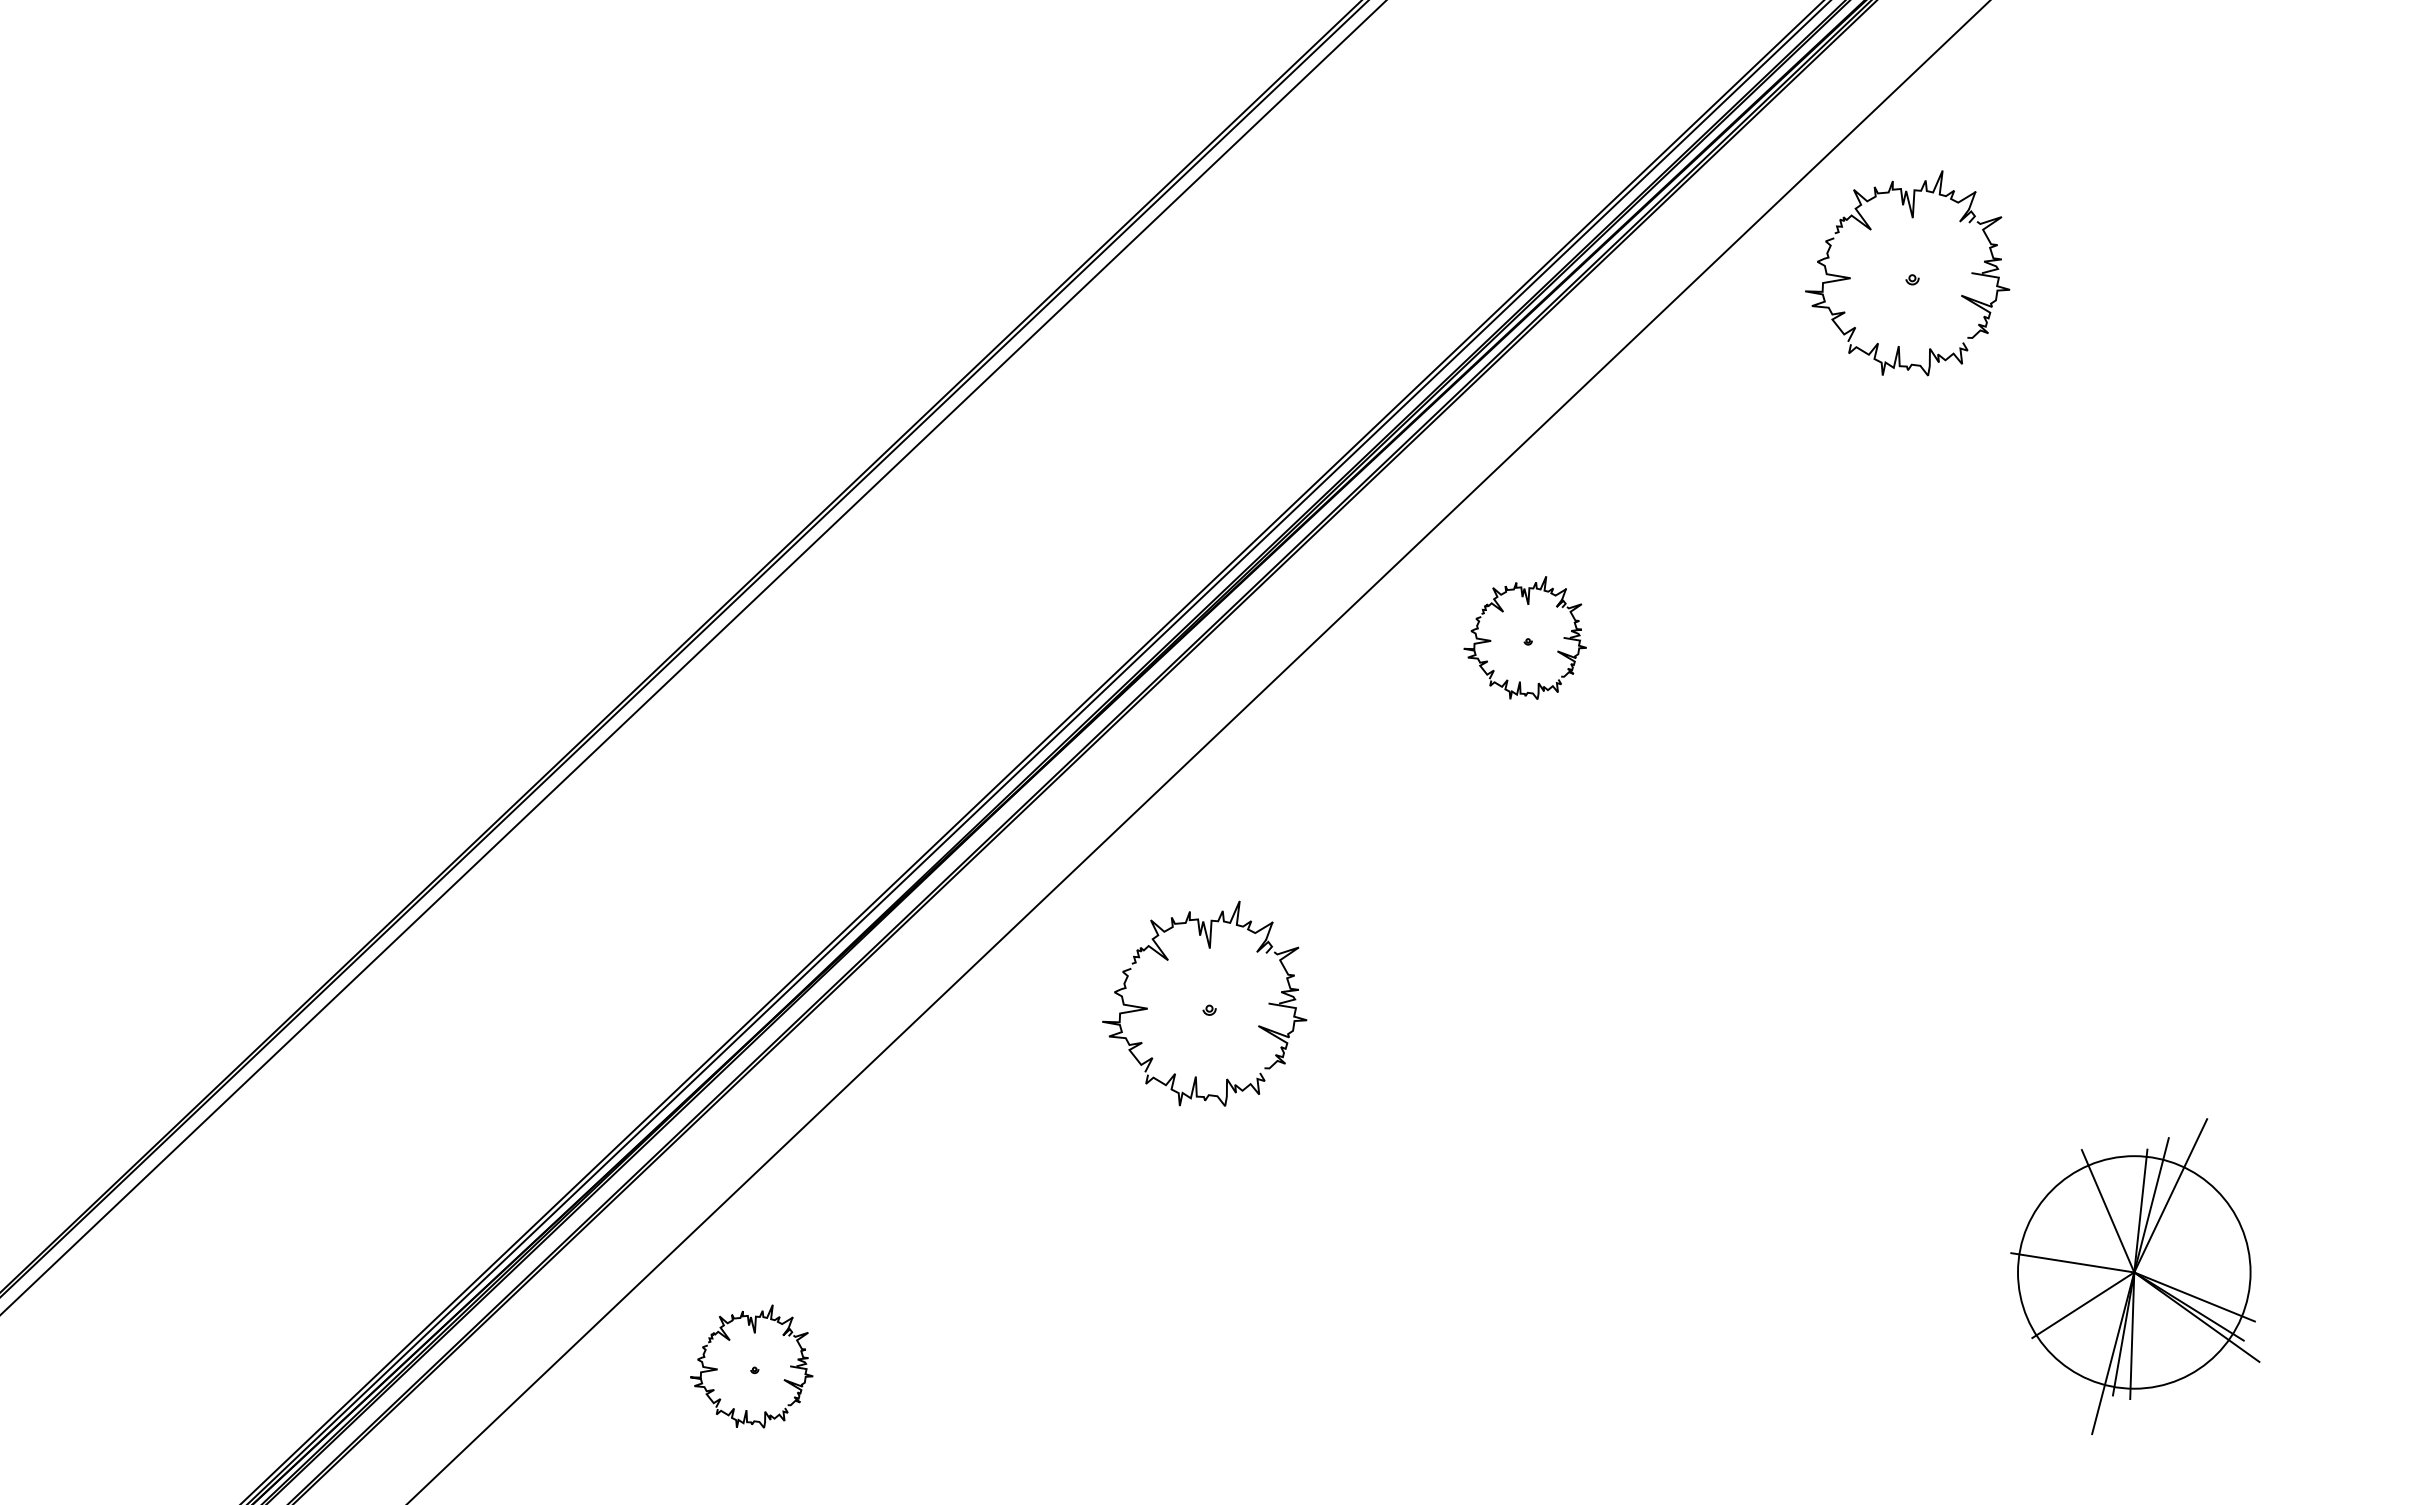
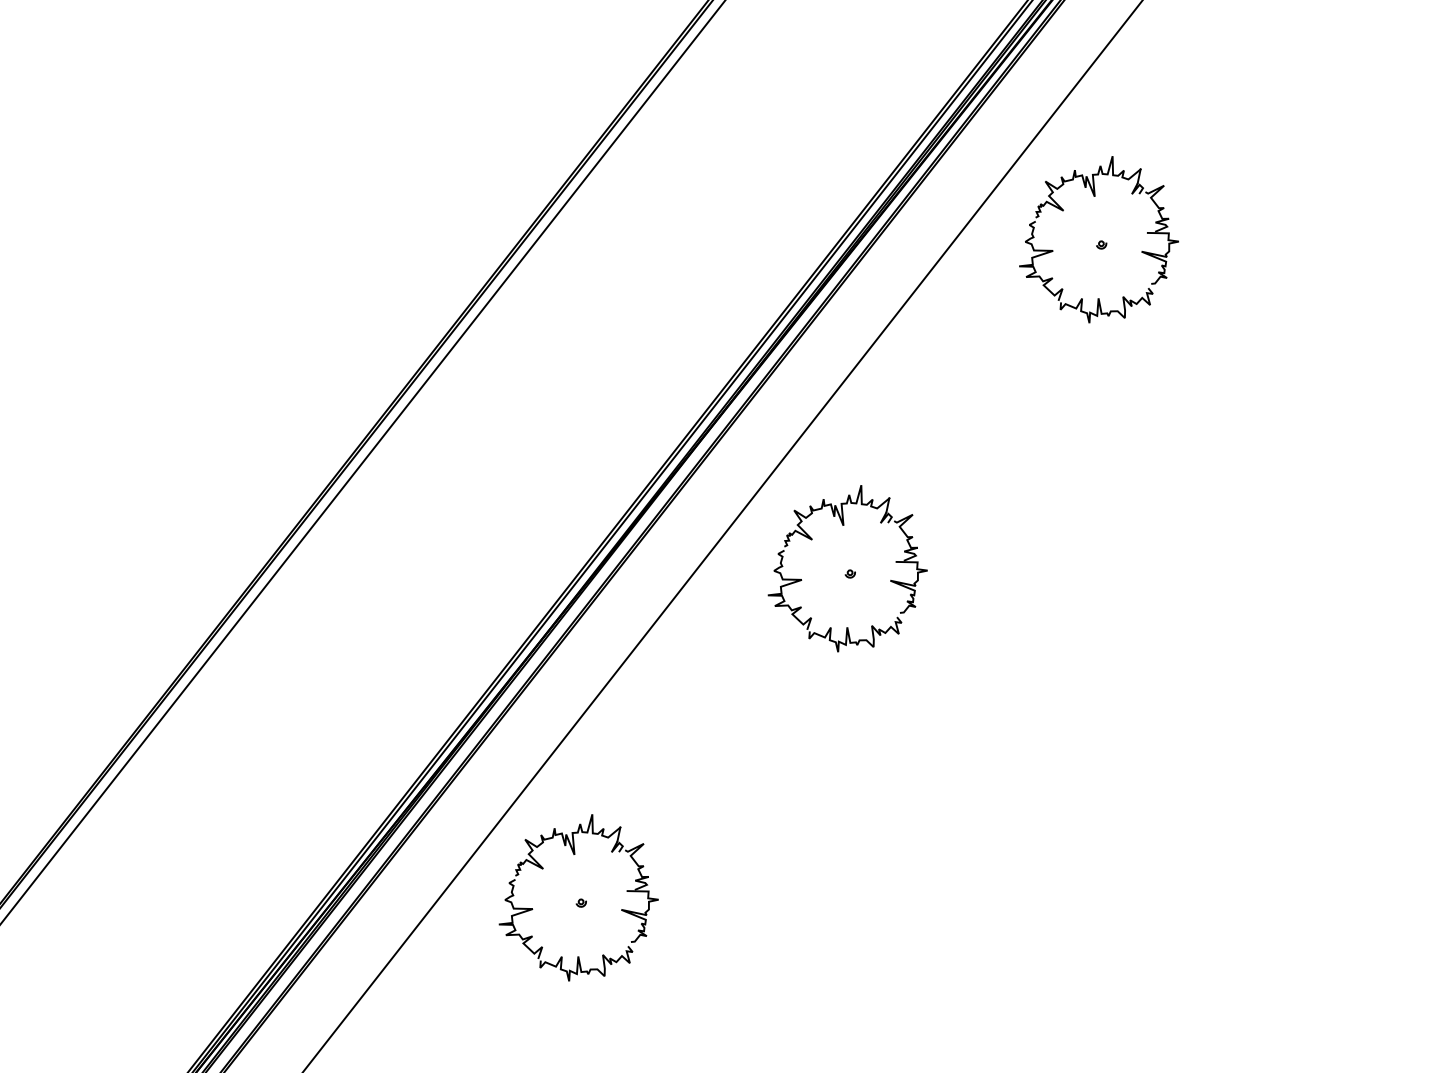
part: (1524, 637) -> (1096, 240), size x1.67
part: (1204, 1003) -> (845, 569), moved
part: (751, 1366) -> (576, 898), size x1.67

